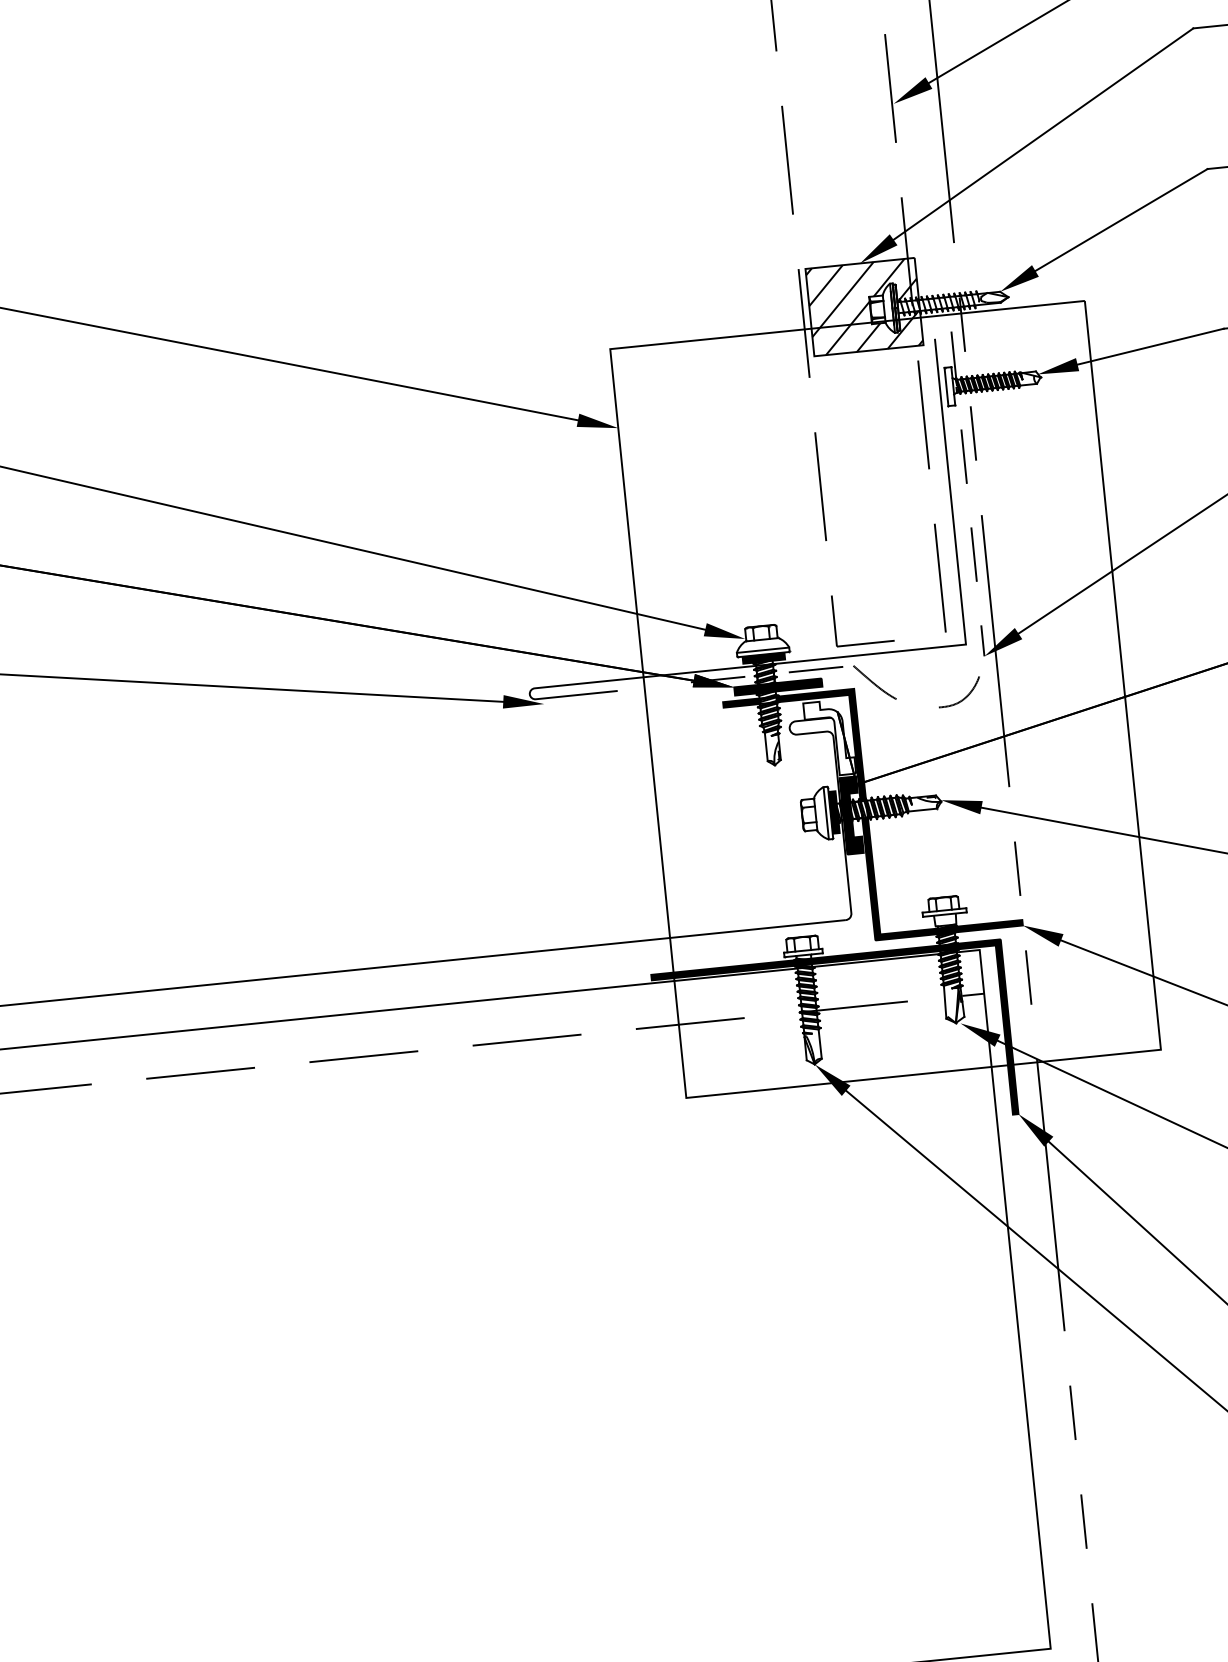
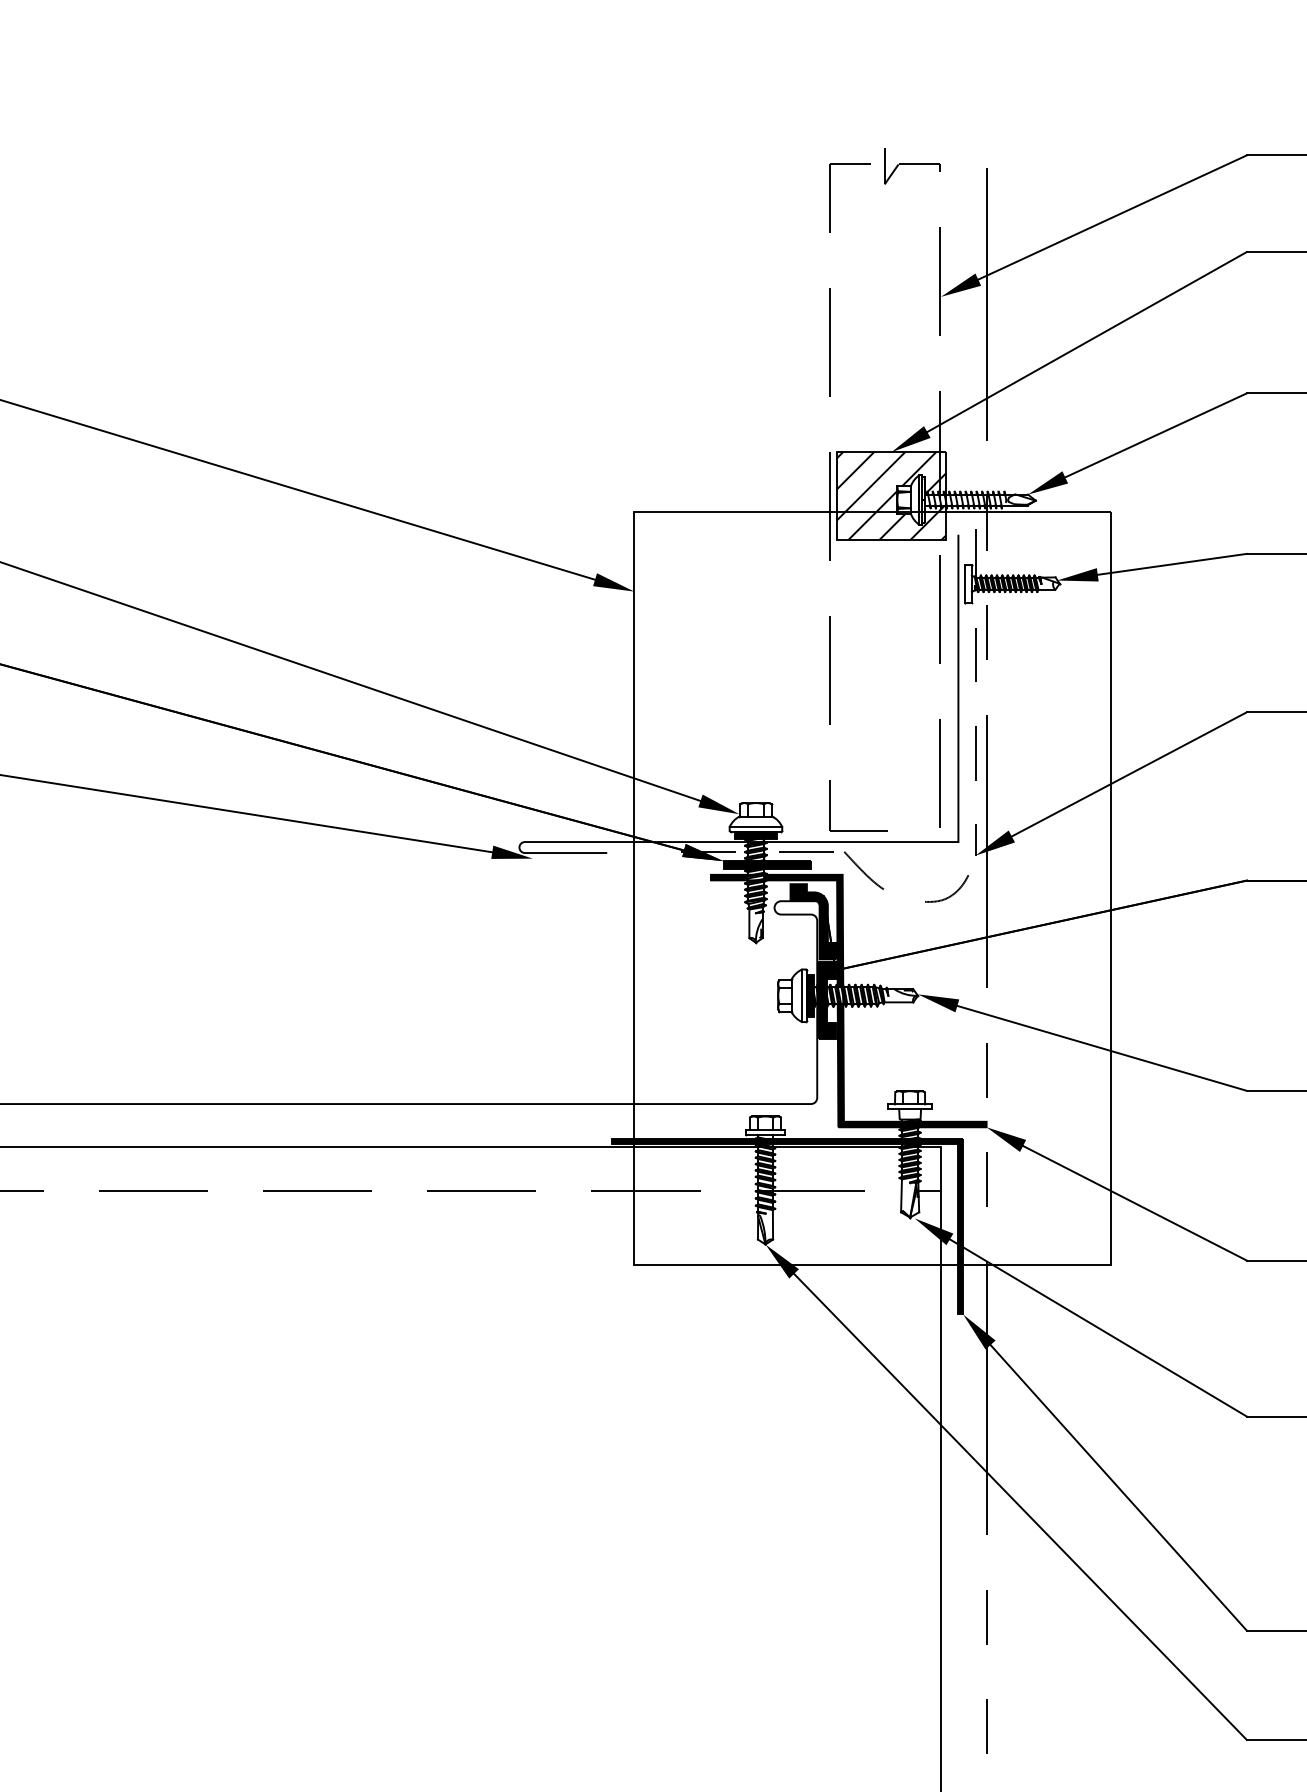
fill: (829, 738) -> (813, 921), added

